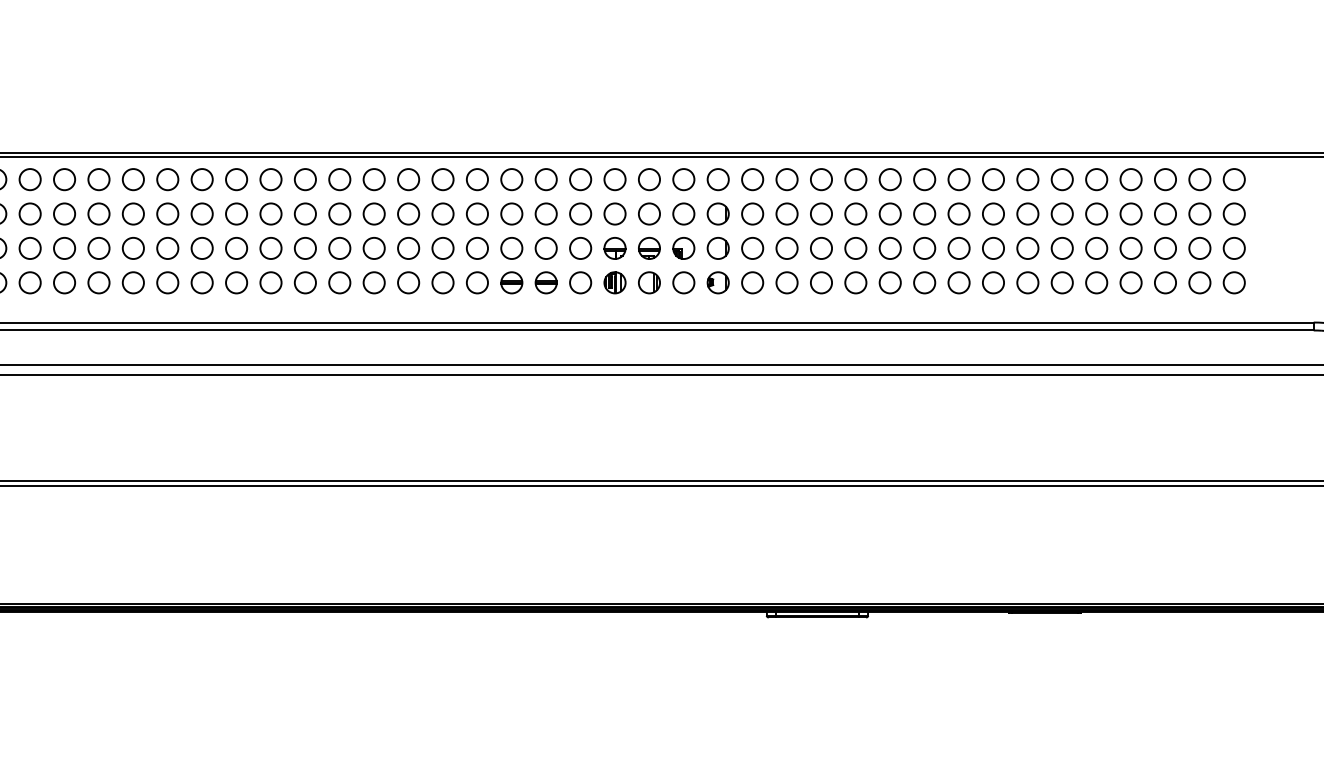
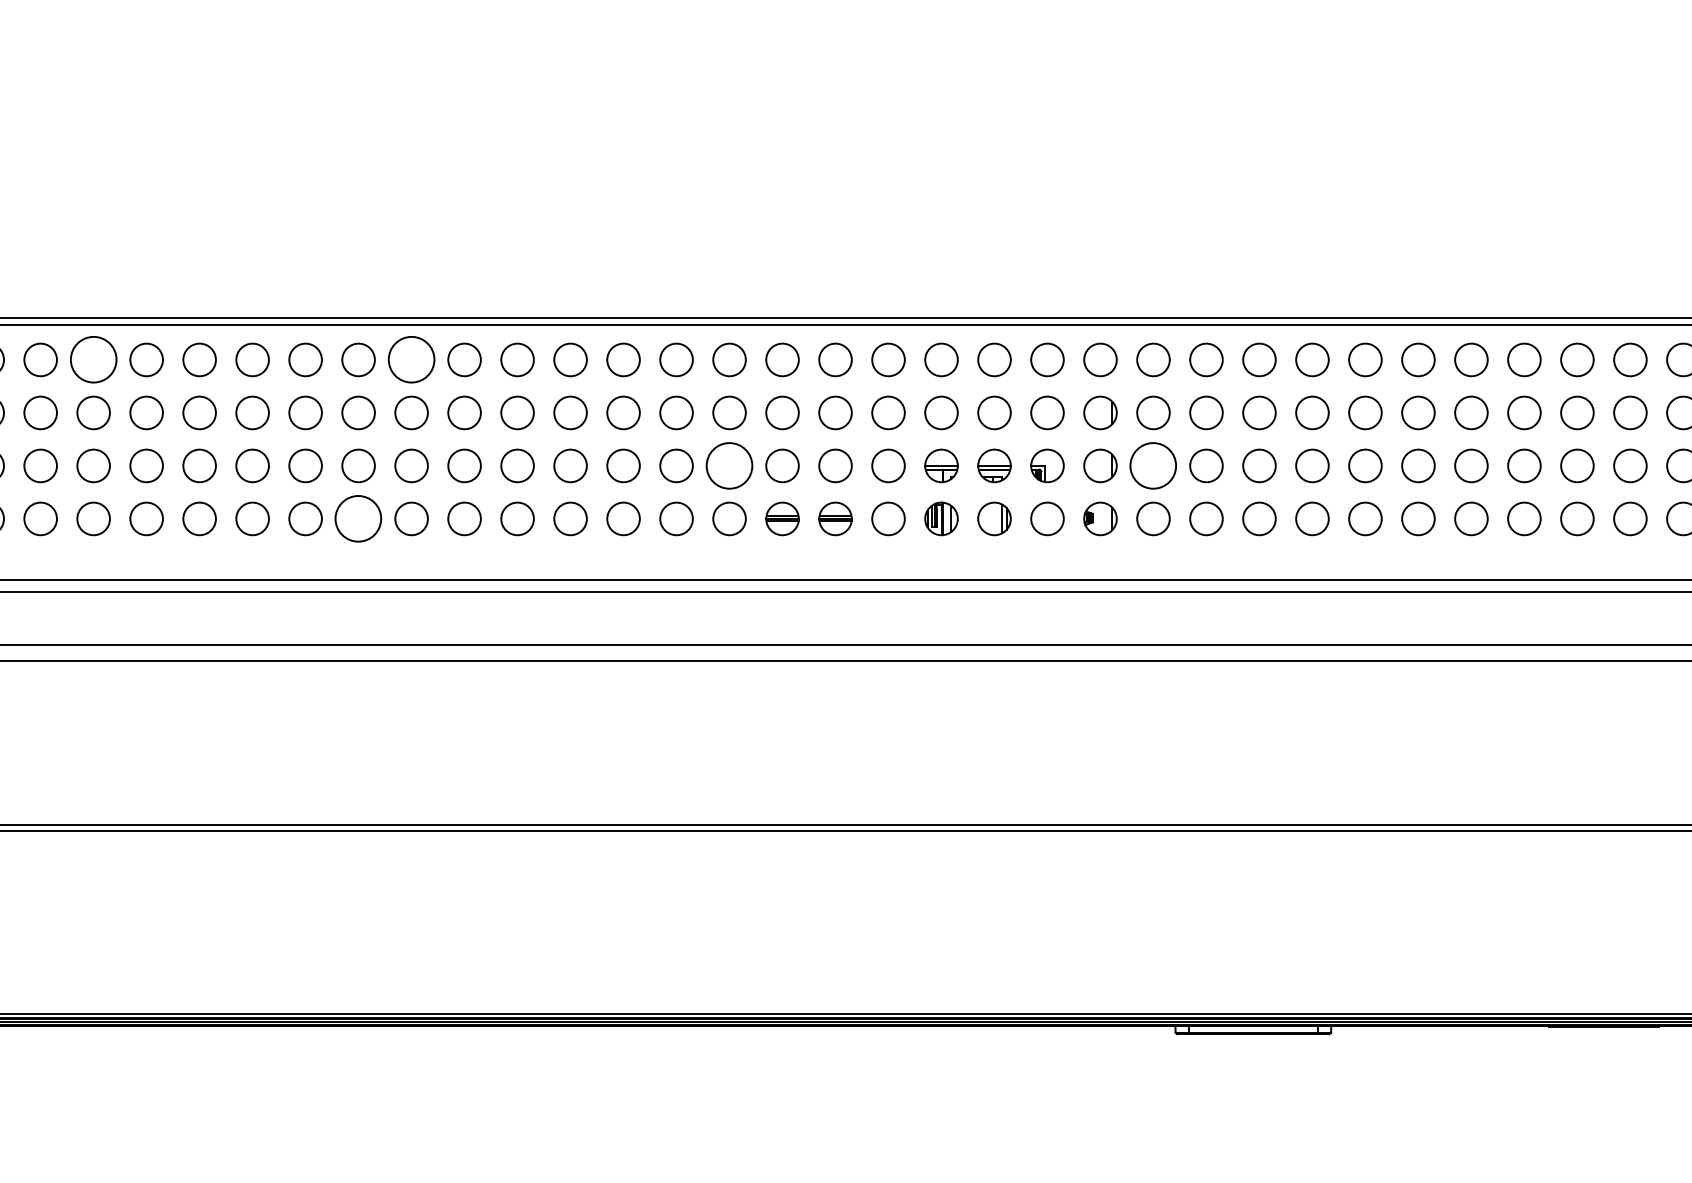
circle: (64, 179) -> (93, 359), size x1.4
circle: (270, 179) -> (410, 359), size x1.4
circle: (477, 248) -> (729, 466), size x1.4
circle: (752, 248) -> (1153, 466), size x1.4
circle: (236, 282) -> (358, 518), size x1.4

